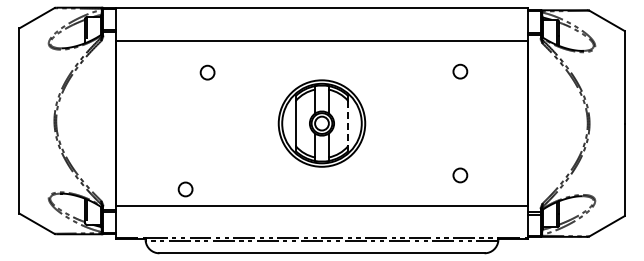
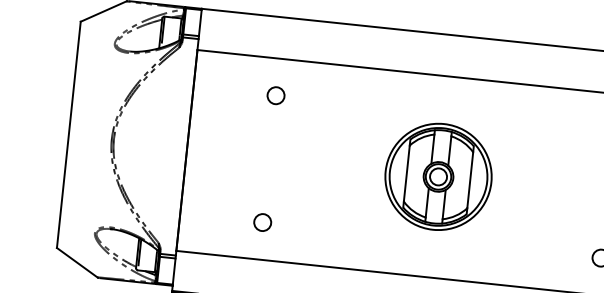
circle: (207, 72) -> (275, 95), moved
line: (347, 123) -> (469, 180), dashed -> solid
circle: (185, 189) -> (262, 222), moved

